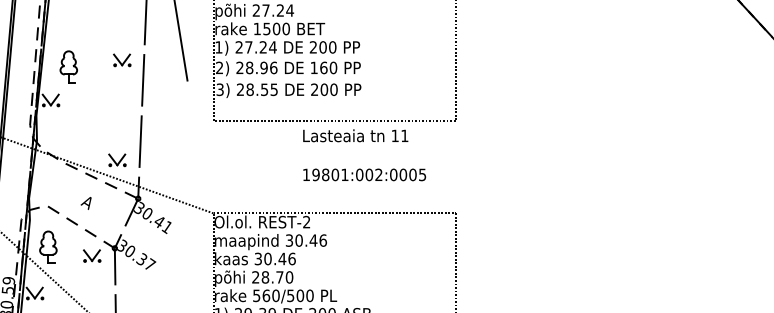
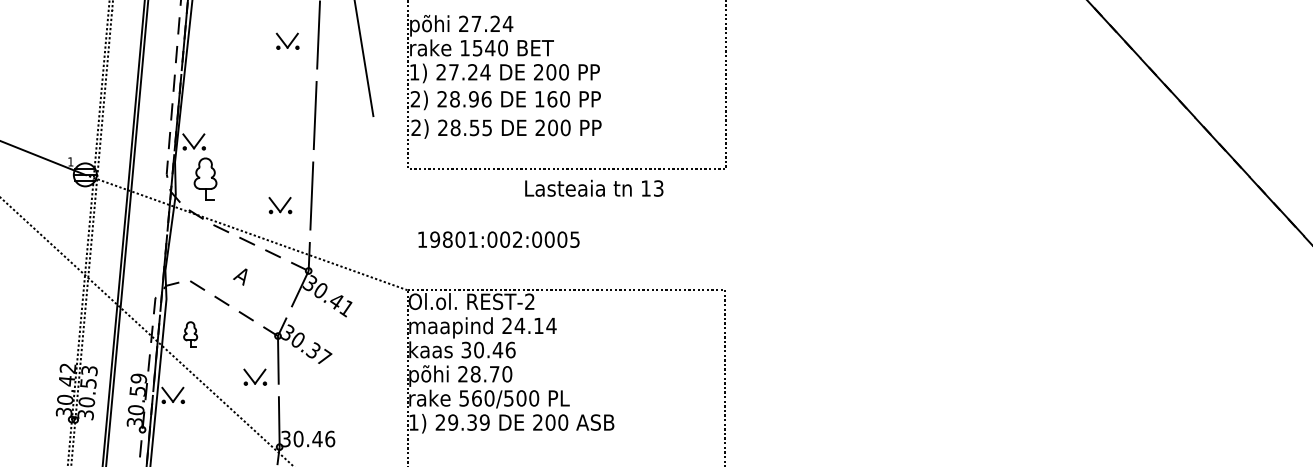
text: (276, 28) -> (490, 47), 1500 -> 1540
part: (122, 59) -> (287, 40), moved
part: (68, 66) -> (205, 178), moved
text: (219, 90) -> (415, 128), 3) -> 2)
text: (404, 135) -> (658, 188), 11 -> 13
part: (117, 160) -> (280, 205), moved
text: (364, 174) -> (498, 239), moved
text: (306, 240) -> (529, 325), 30.46 -> 24.14
part: (48, 247) -> (190, 334), size x0.6
part: (92, 255) -> (255, 376), moved

